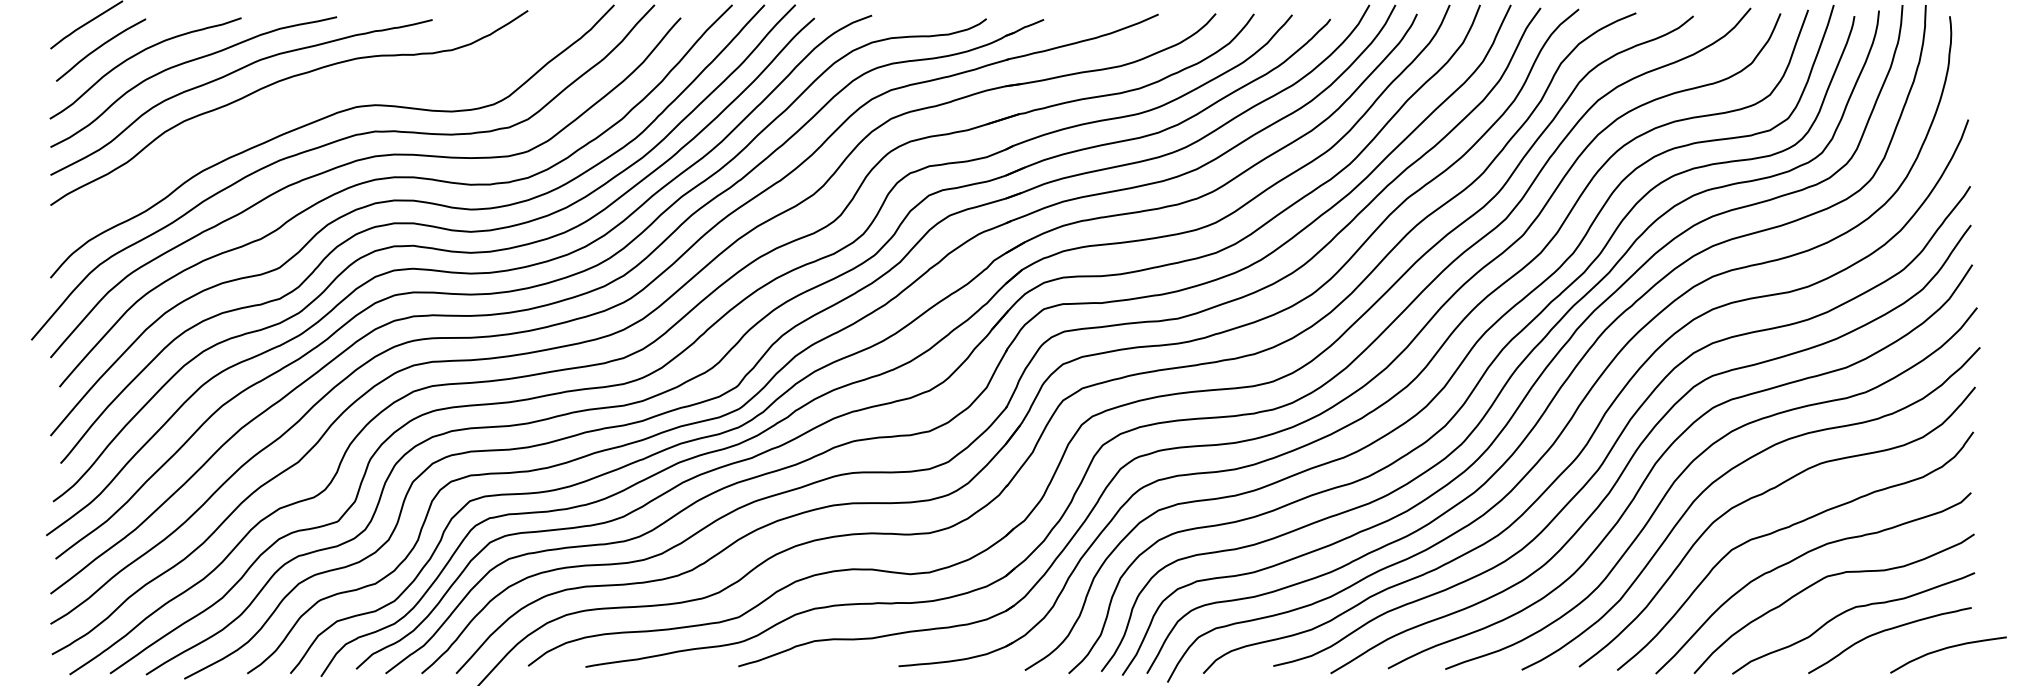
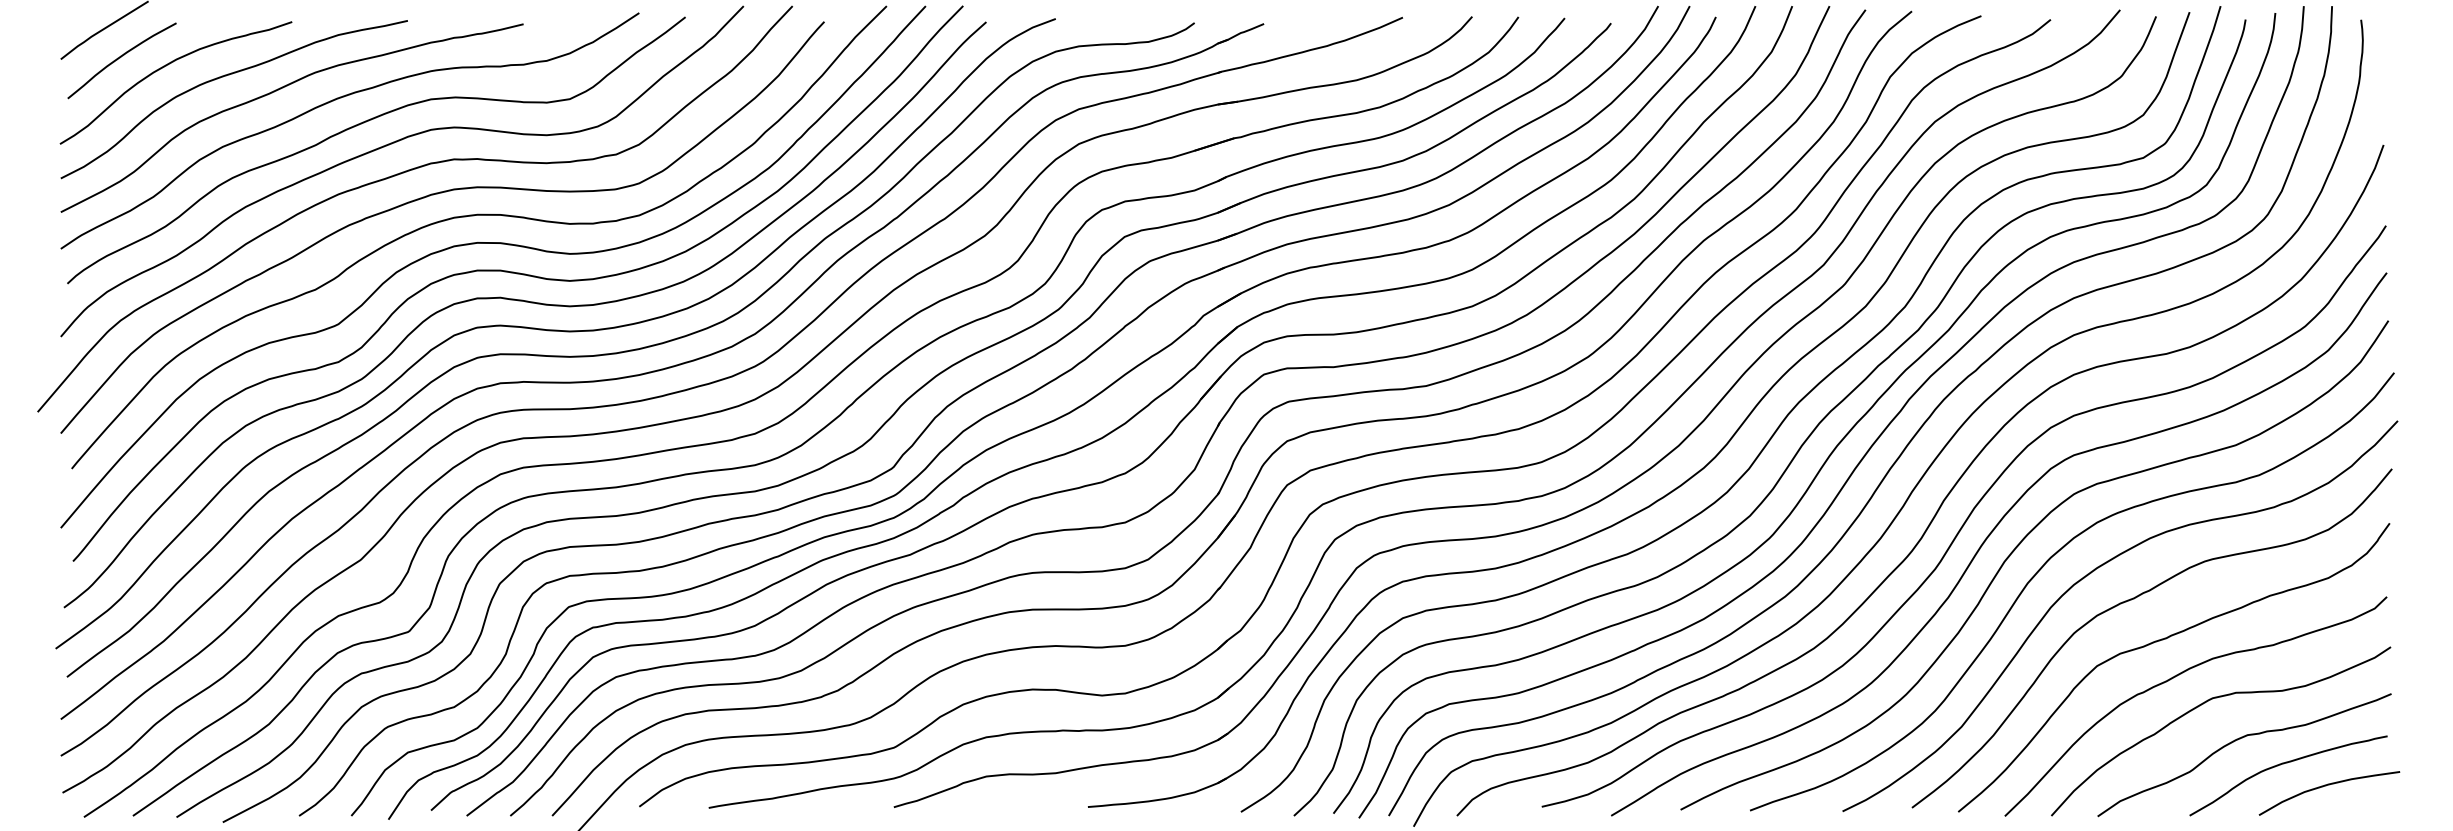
curve: (301, 101) -> (364, 123), added
curve: (1946, 649) -> (2326, 786), moved

